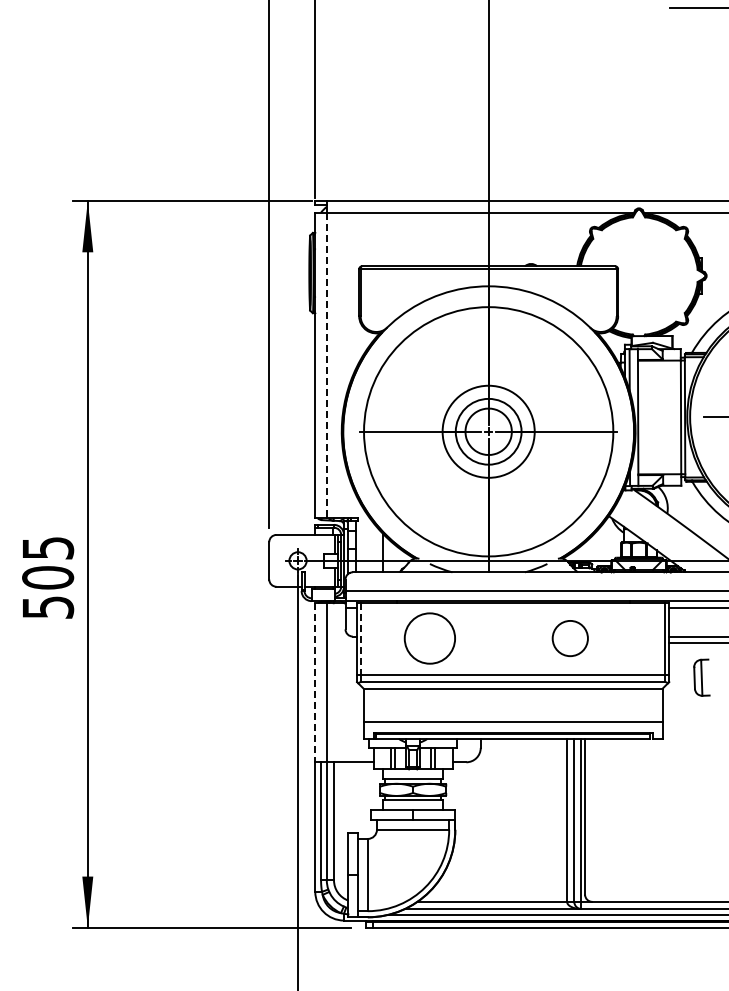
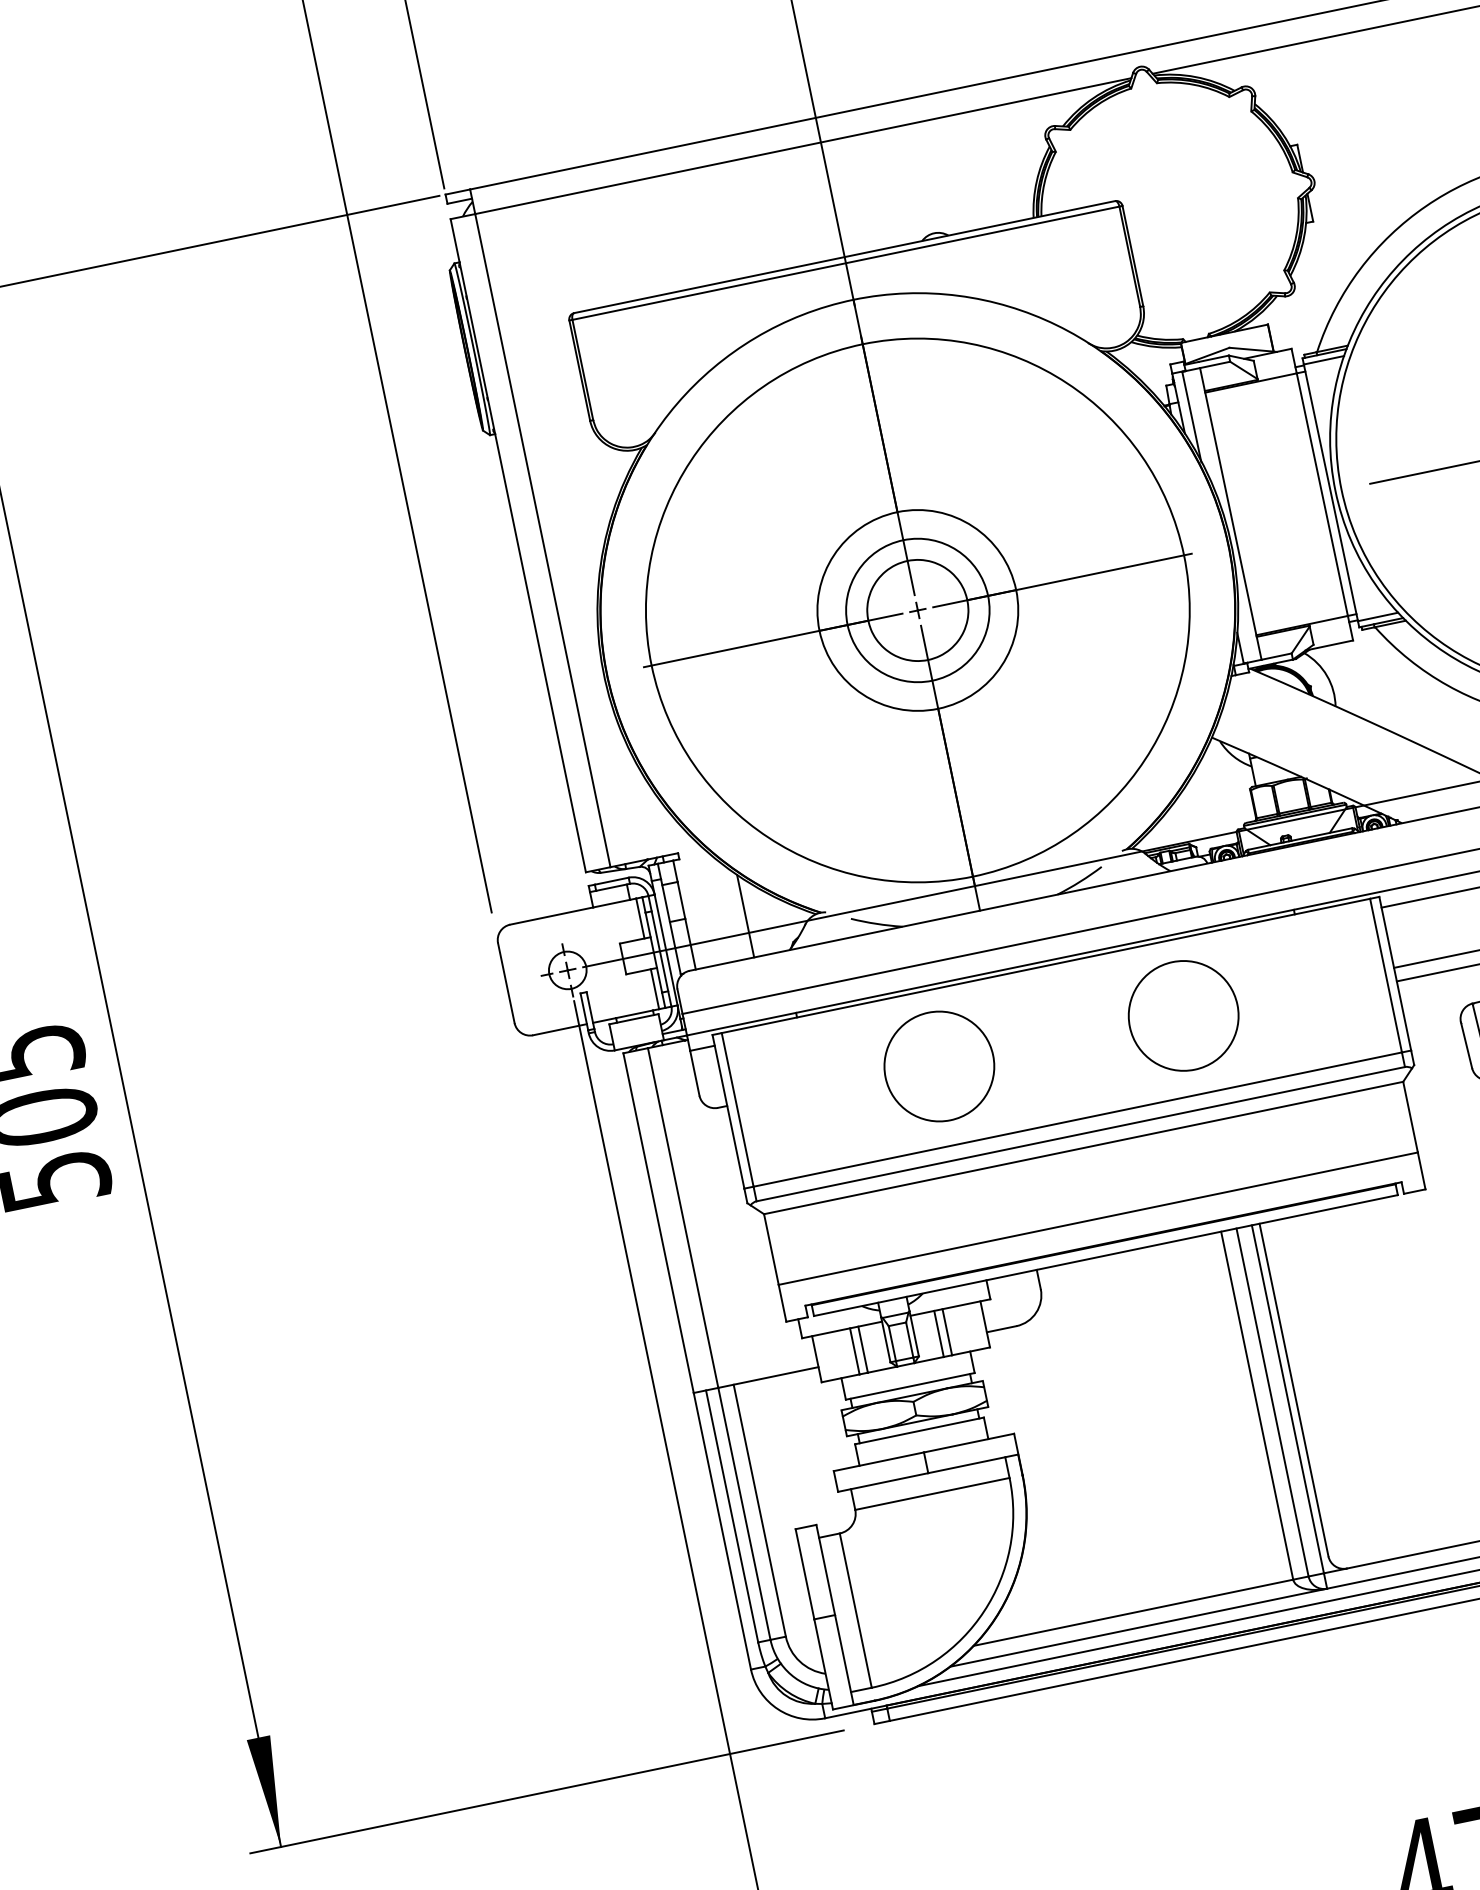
line: (326, 365) -> (542, 540), dashed -> solid
circle: (429, 638) -> (938, 1066), moved
circle: (570, 638) -> (1184, 1015), size x1.43
line: (361, 639) -> (738, 1110), dashed -> solid
line: (315, 682) -> (658, 1222), dashed -> solid

